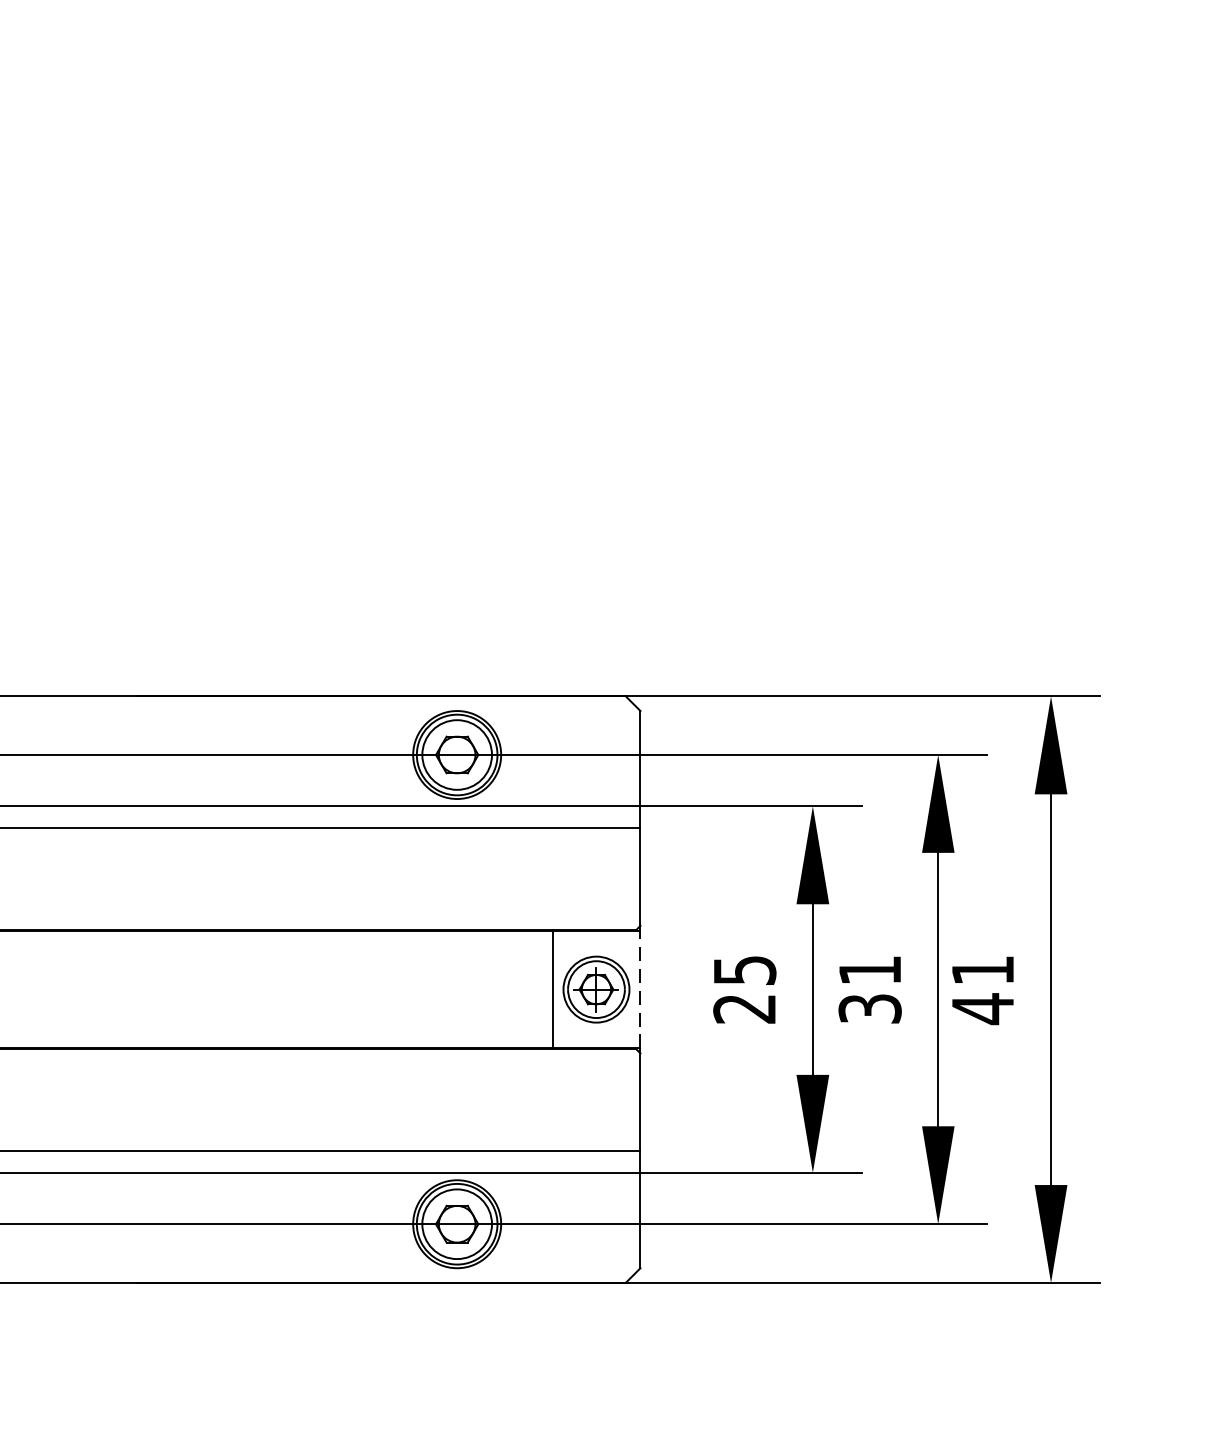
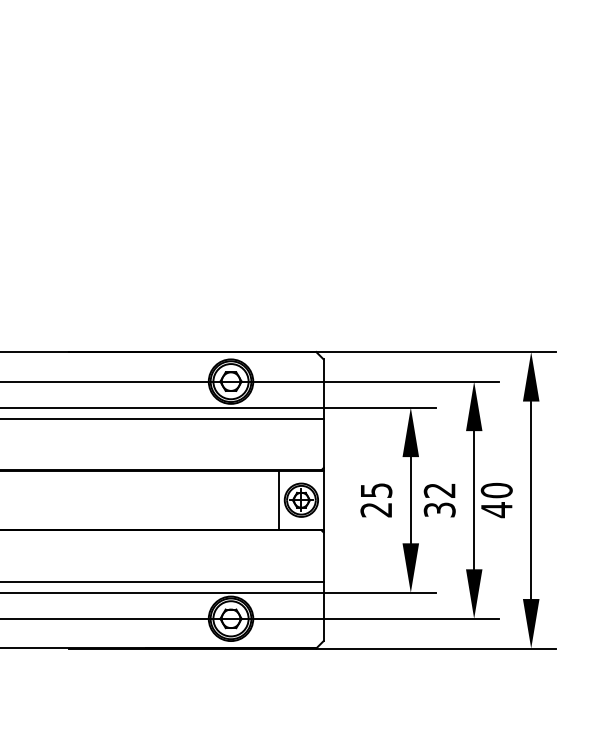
text: (869, 970) -> (439, 490), 31 -> 32
text: (982, 970) -> (496, 490), 41 -> 40
line: (640, 990) -> (323, 500), dashed -> solid

